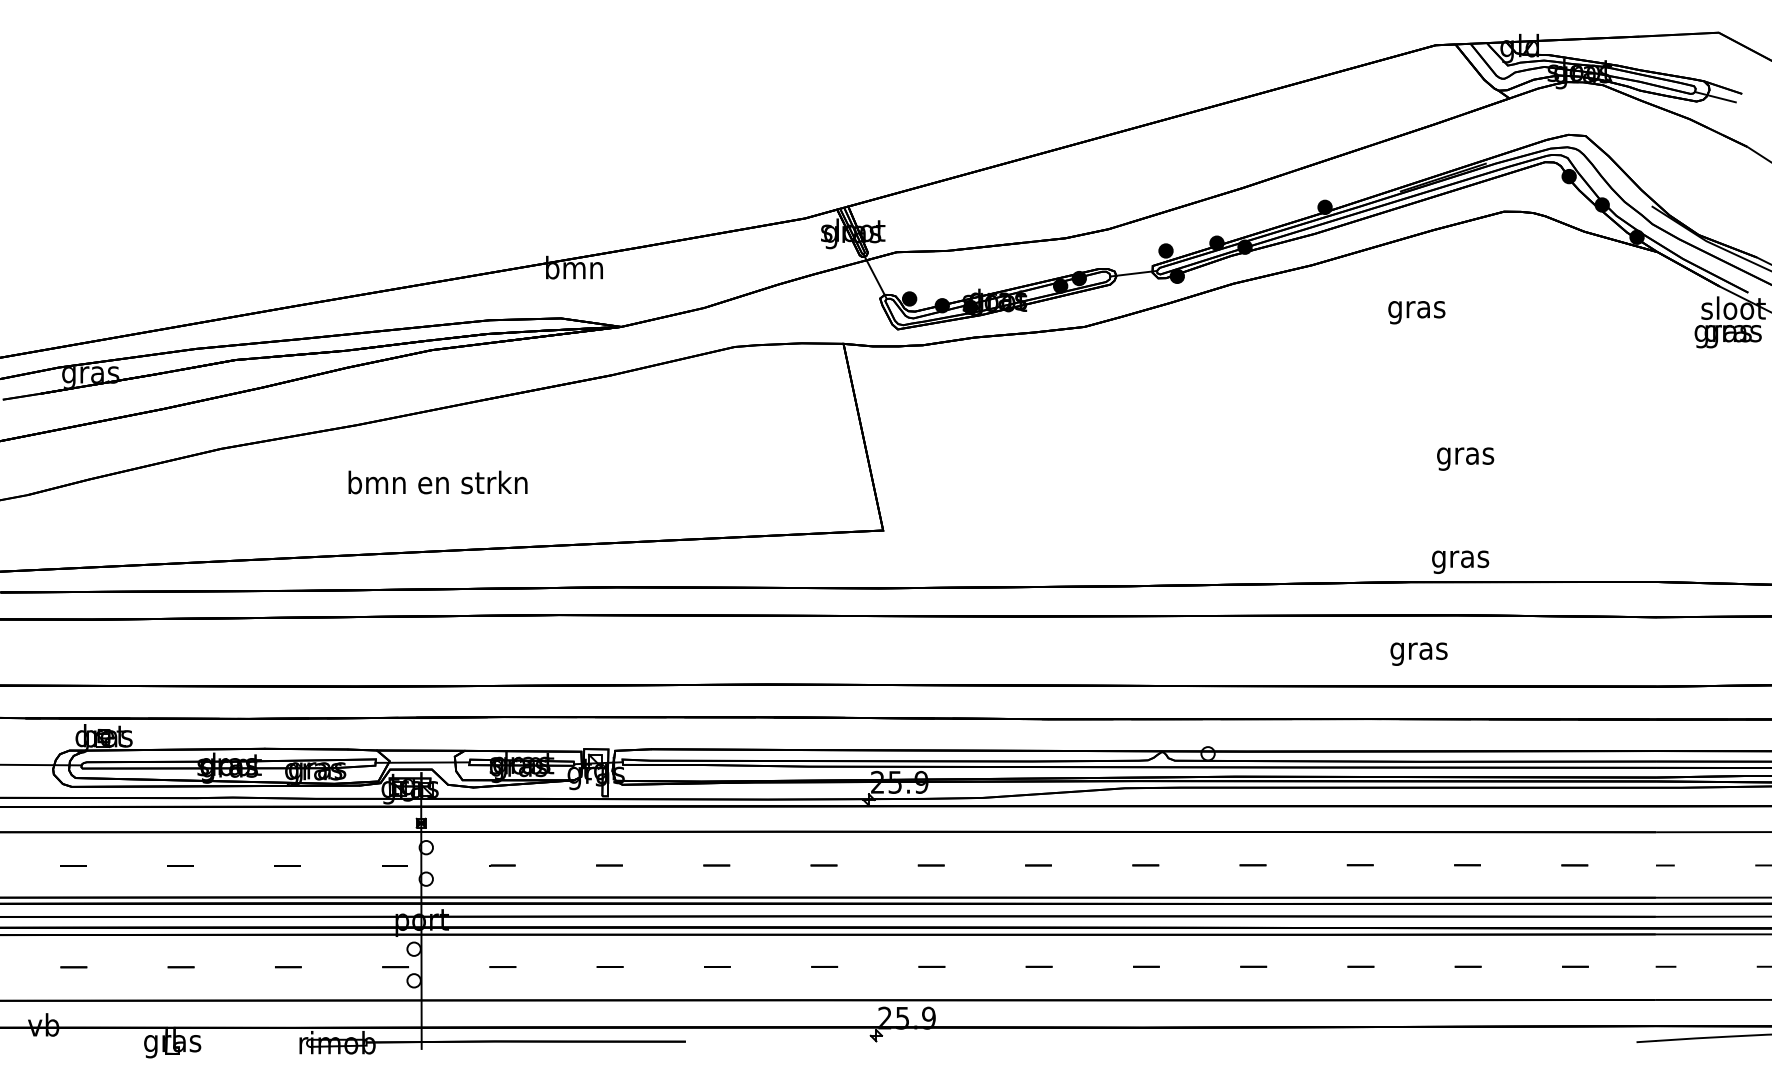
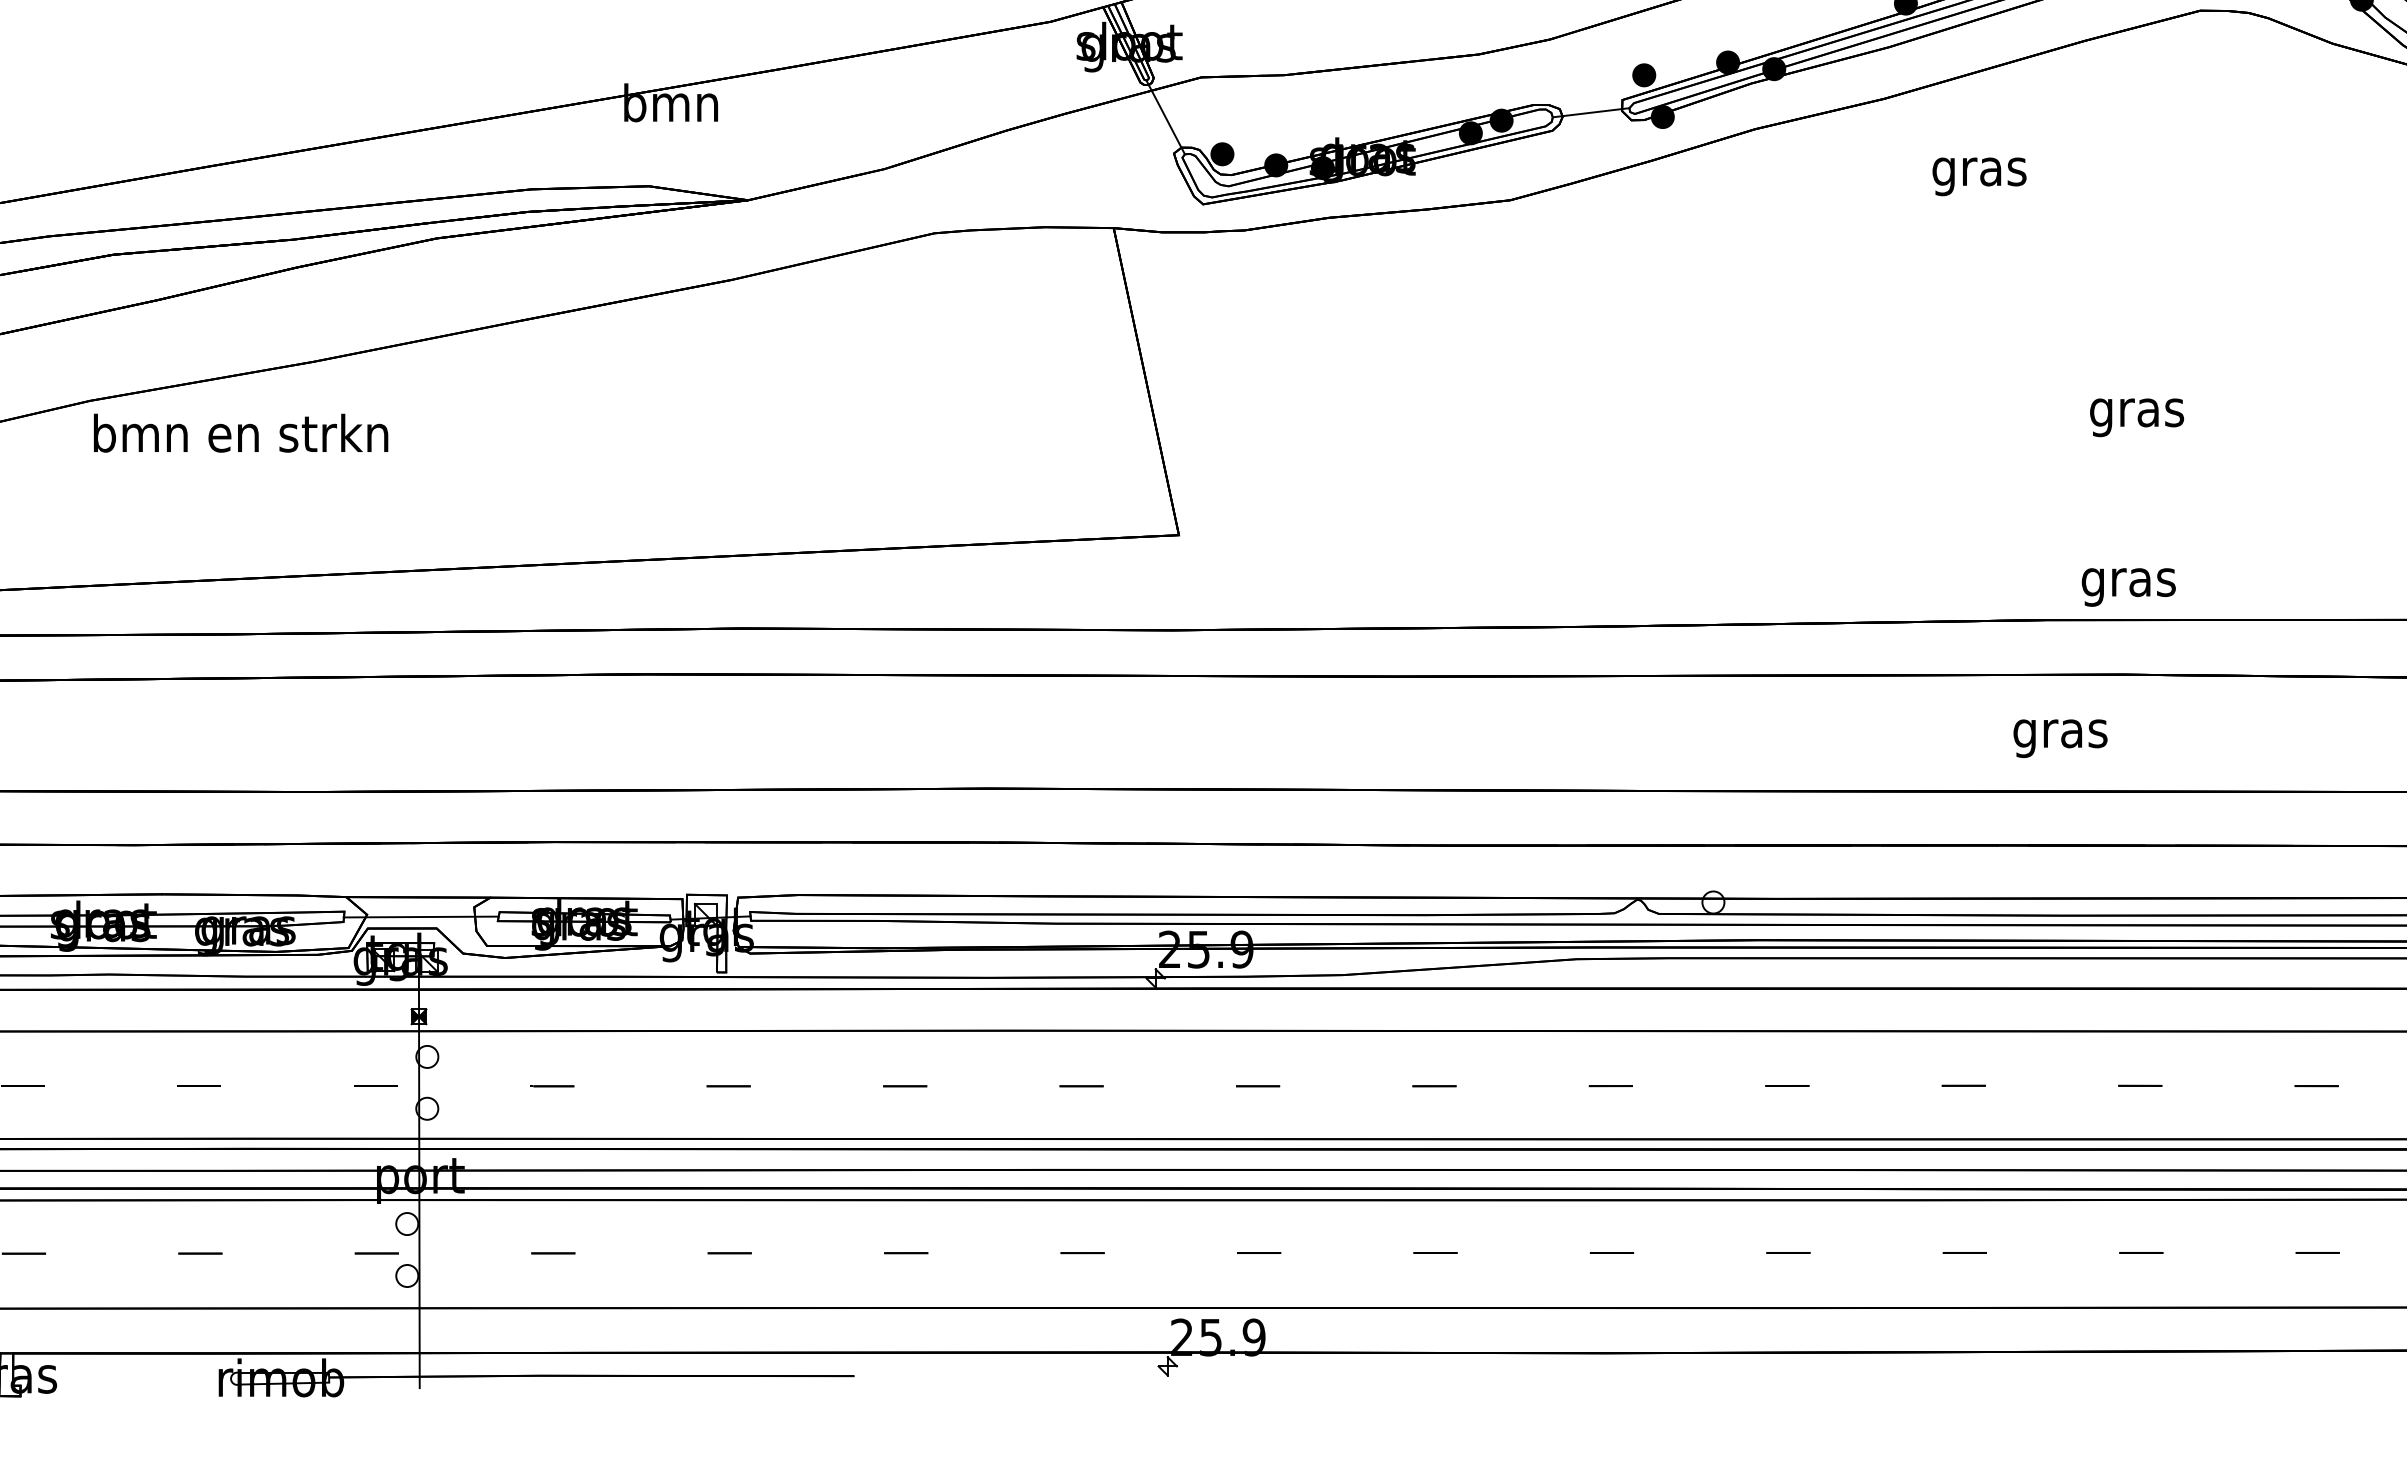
text: (1416, 312) -> (1978, 176), moved
text: (437, 482) -> (240, 433), moved

